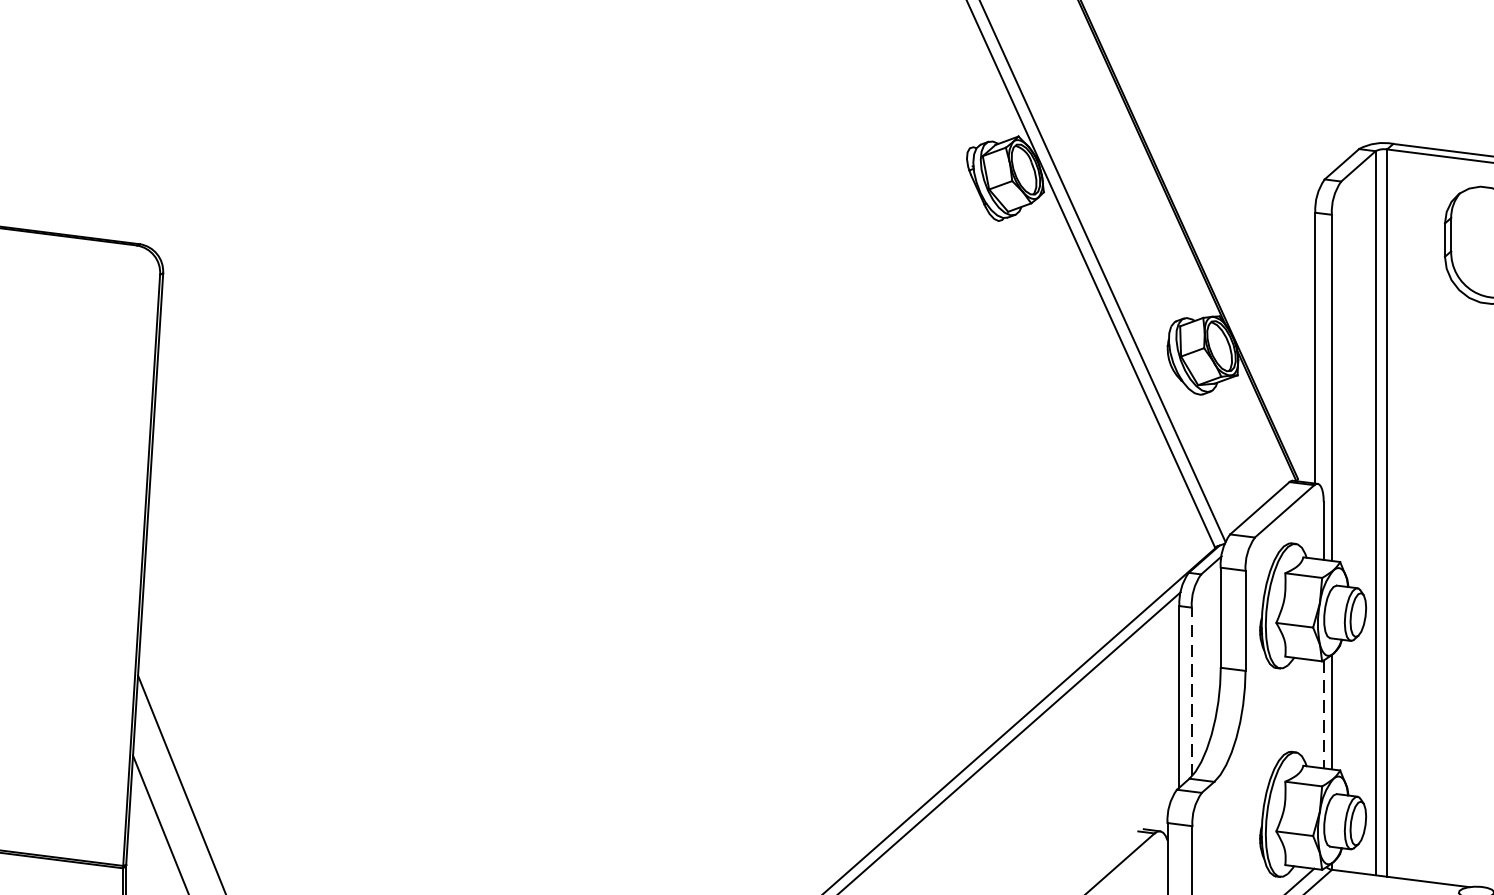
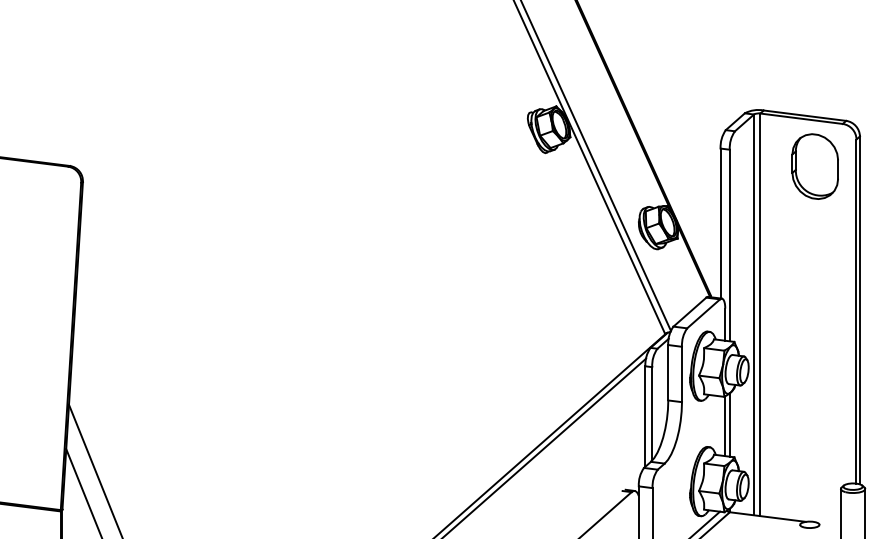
line: (1192, 691) -> (652, 413), dashed -> solid
line: (1324, 714) -> (725, 426), dashed -> solid

